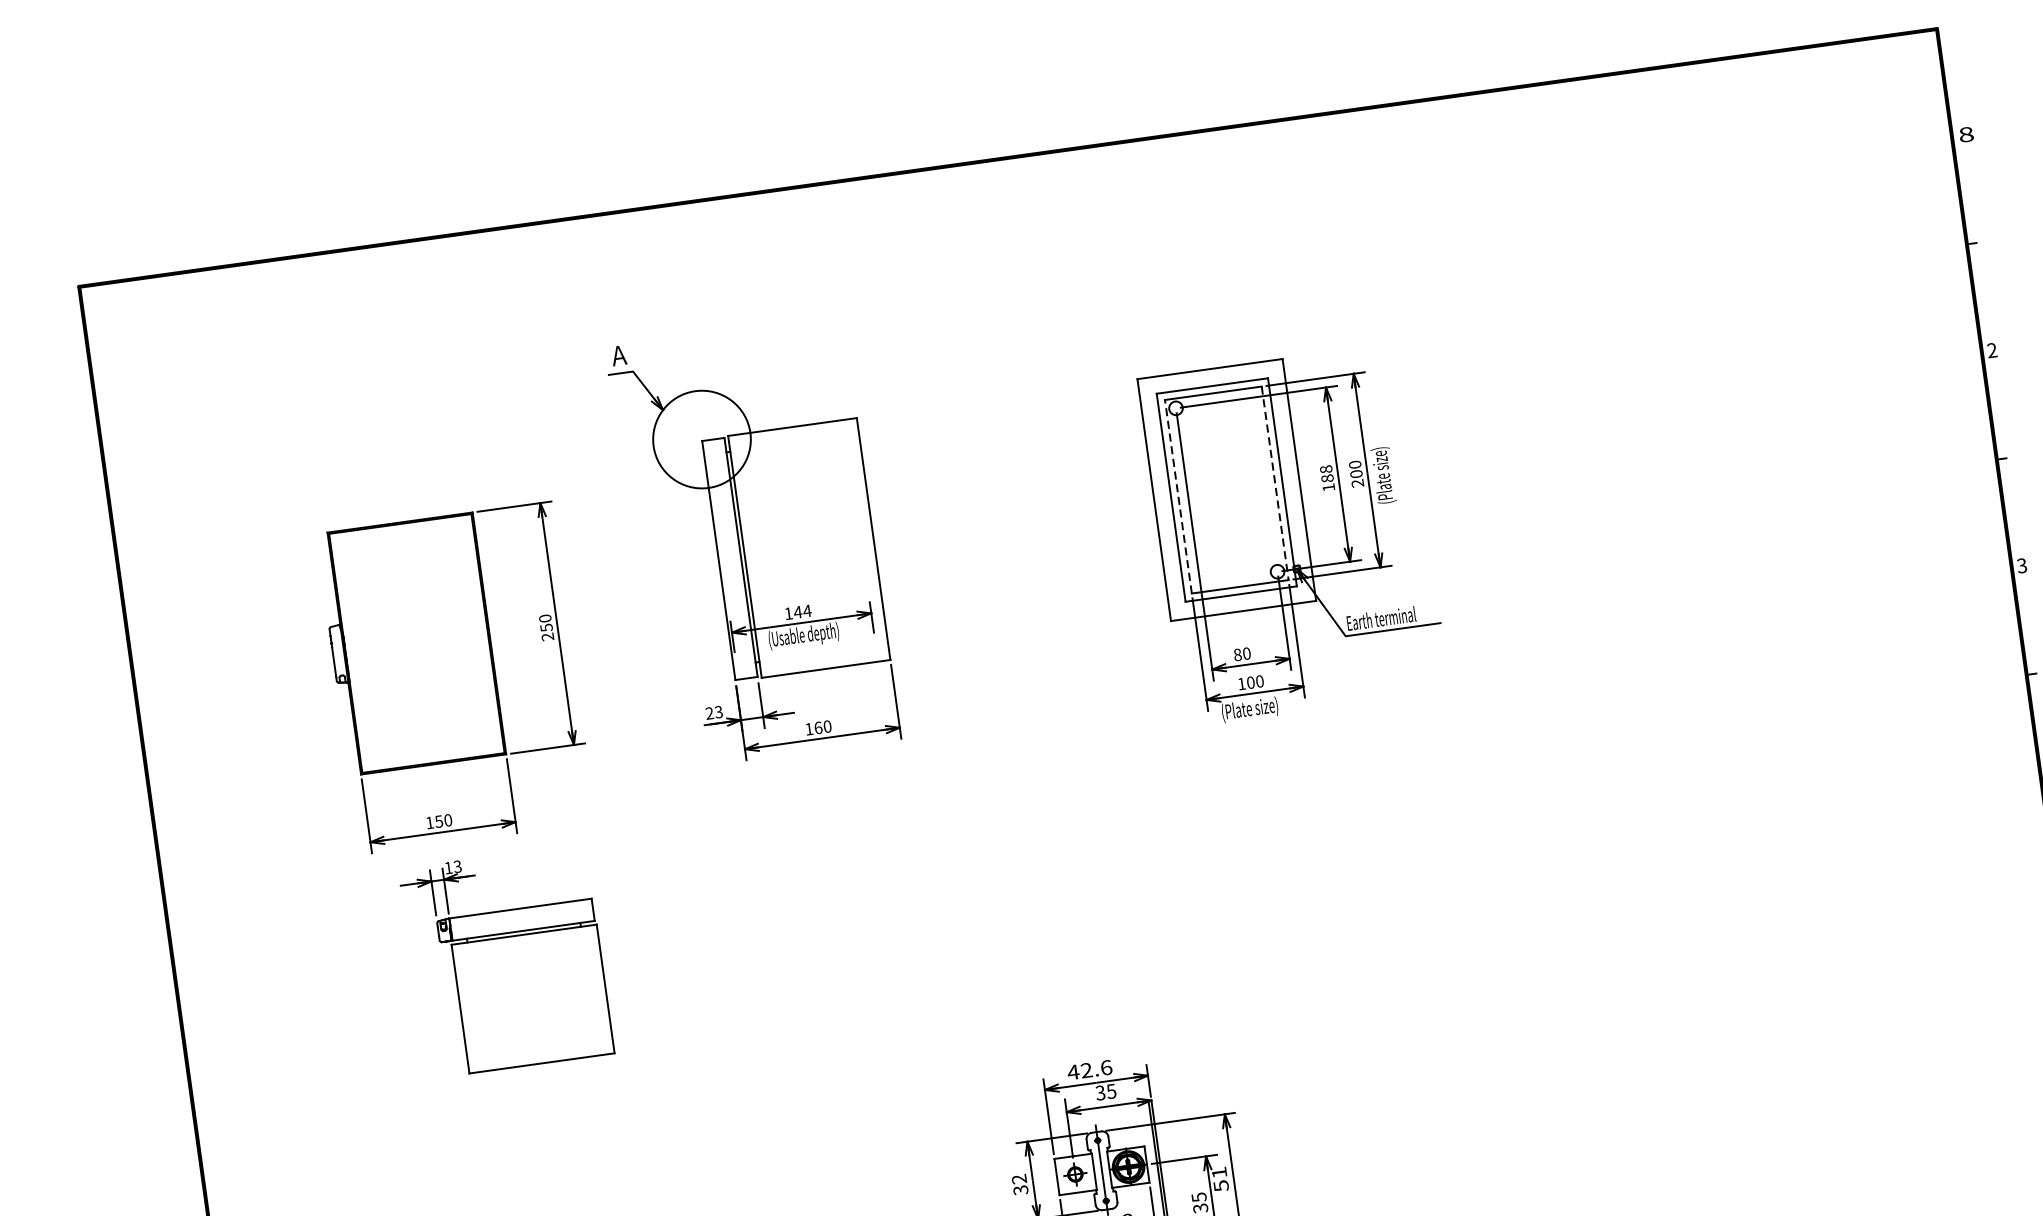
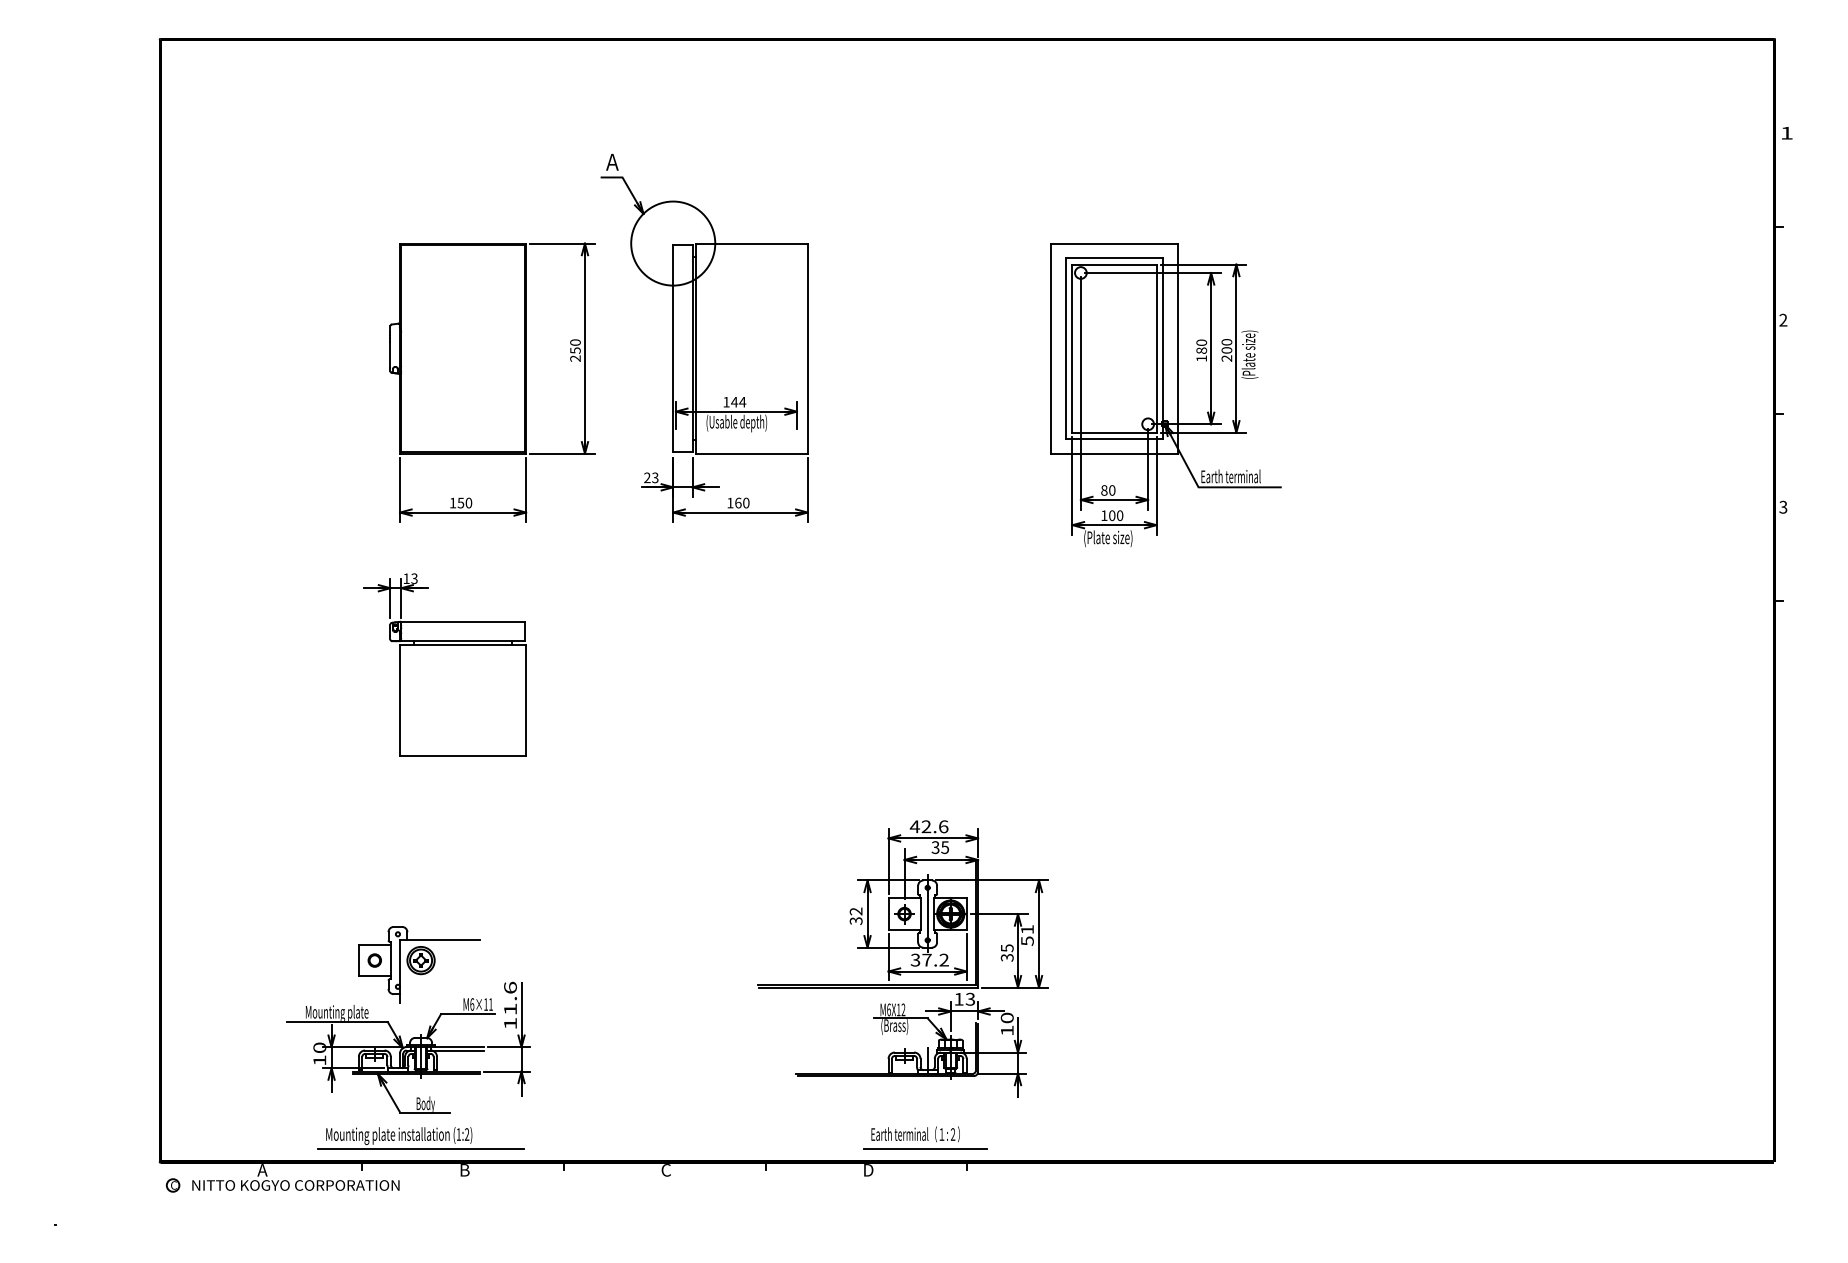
text: (1965, 133) -> (1786, 132), 8 -> 1
text: (1325, 469) -> (1201, 342), 188 -> 180
line: (1275, 484) -> (1156, 349), dashed -> solid
line: (1178, 496) -> (1072, 348), dashed -> solid
part: (456, 677) -> (492, 382), moved

